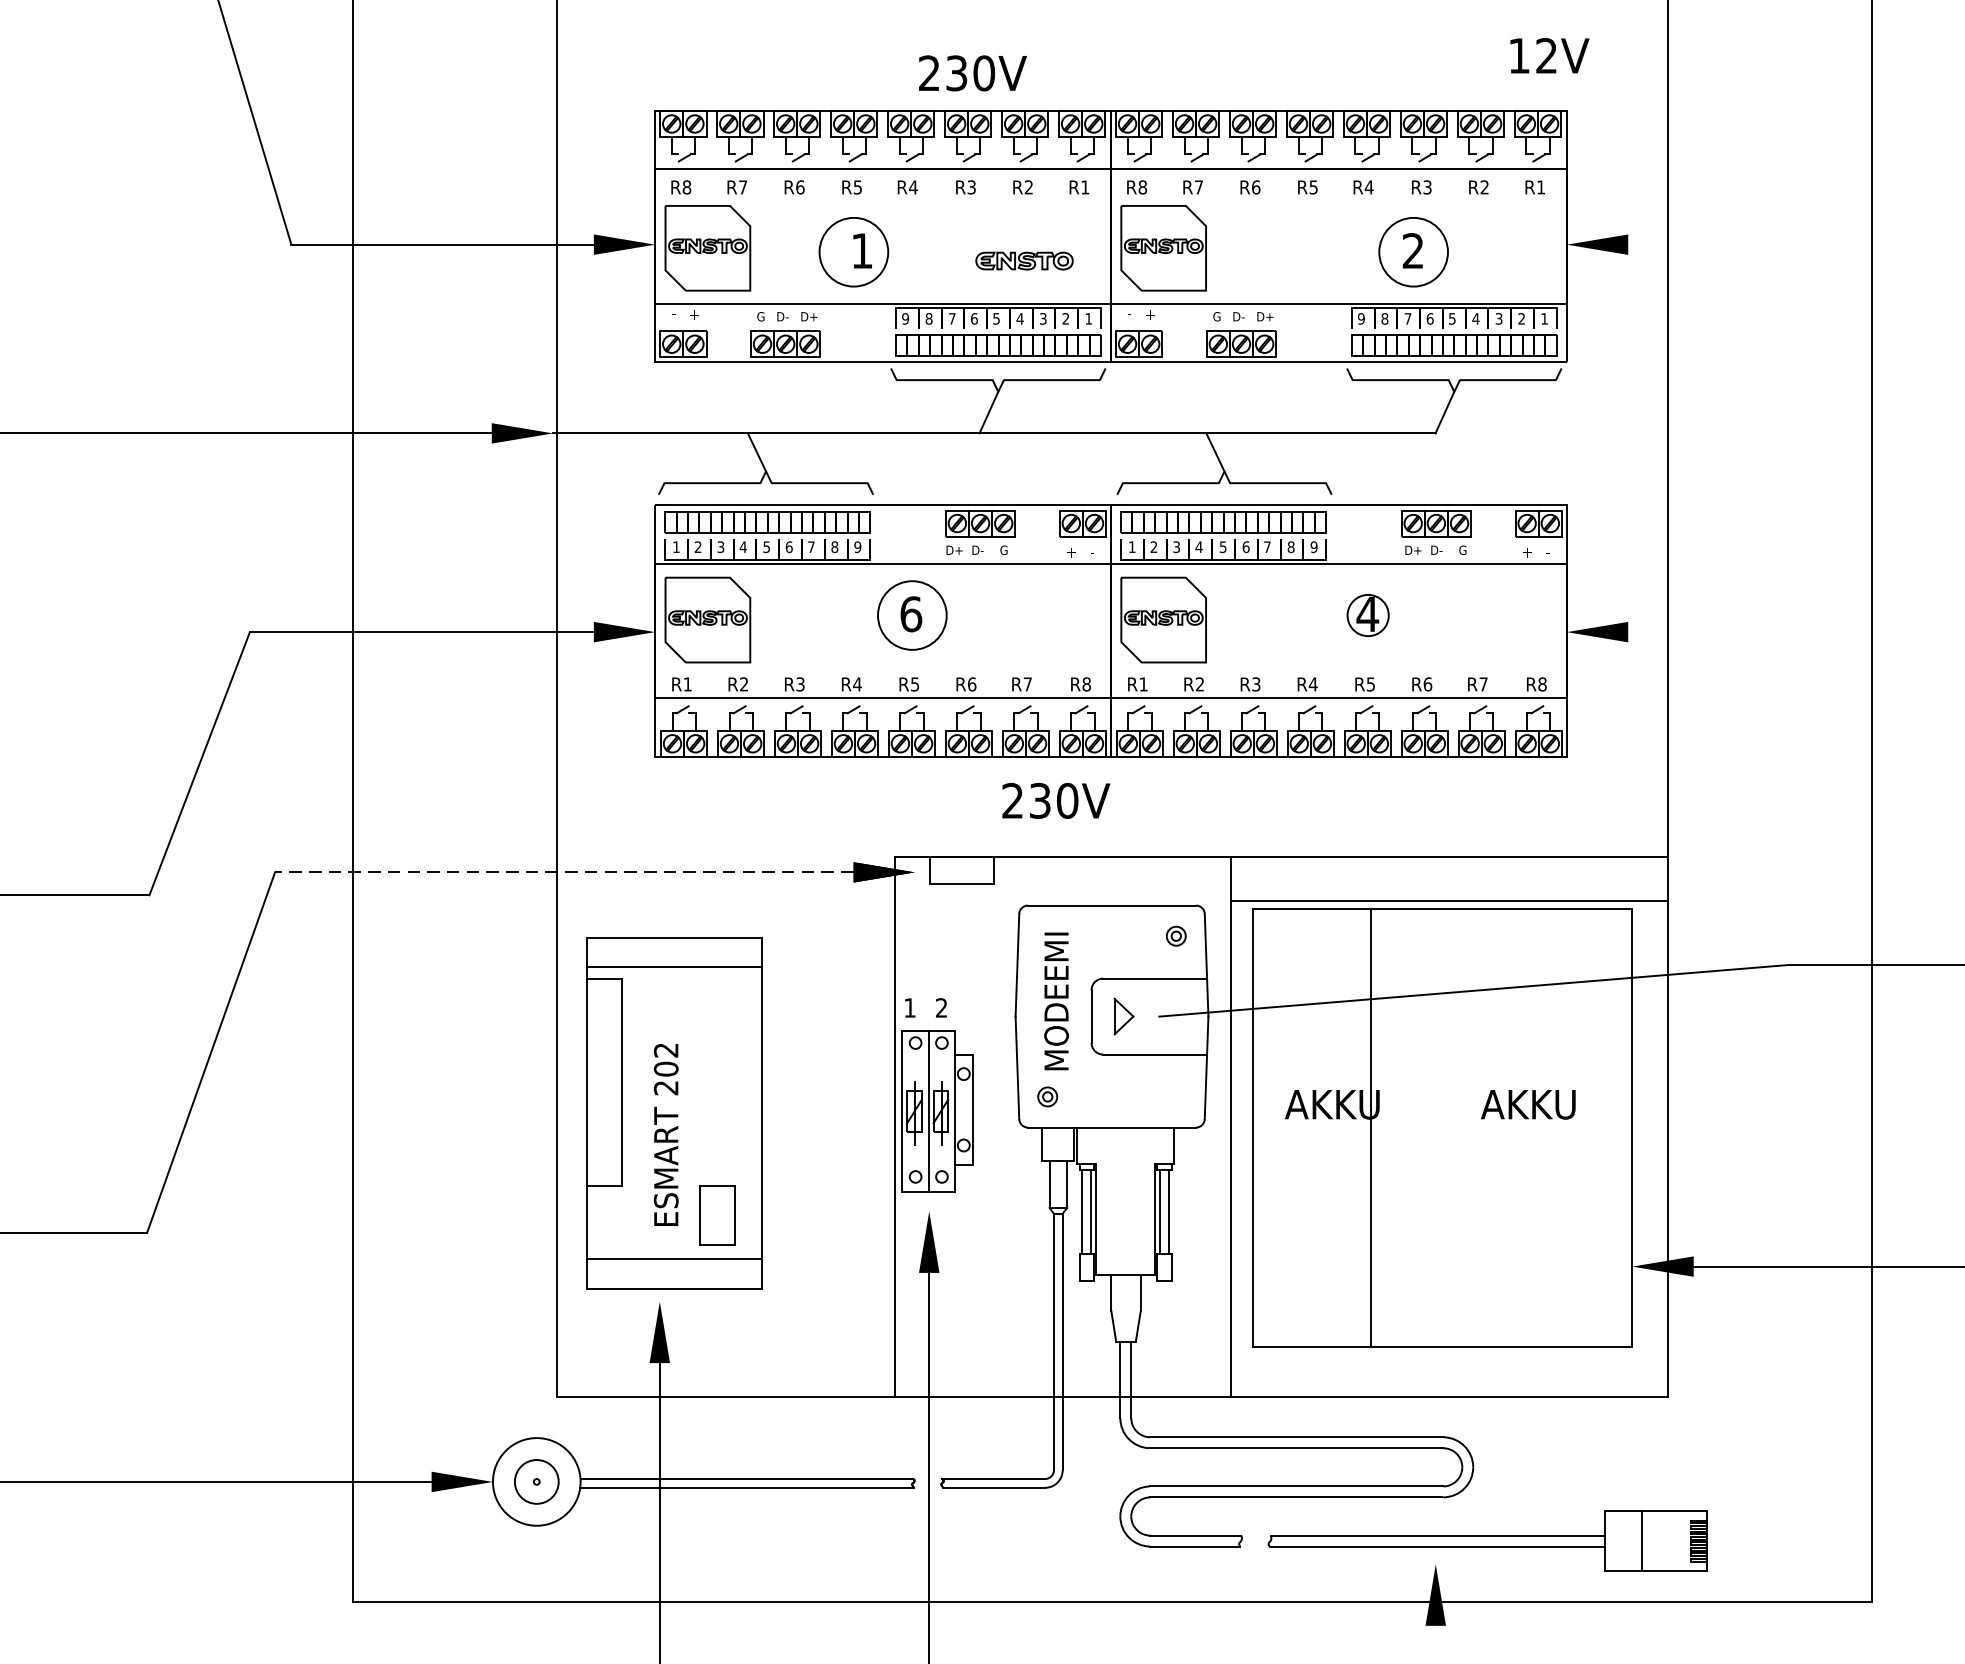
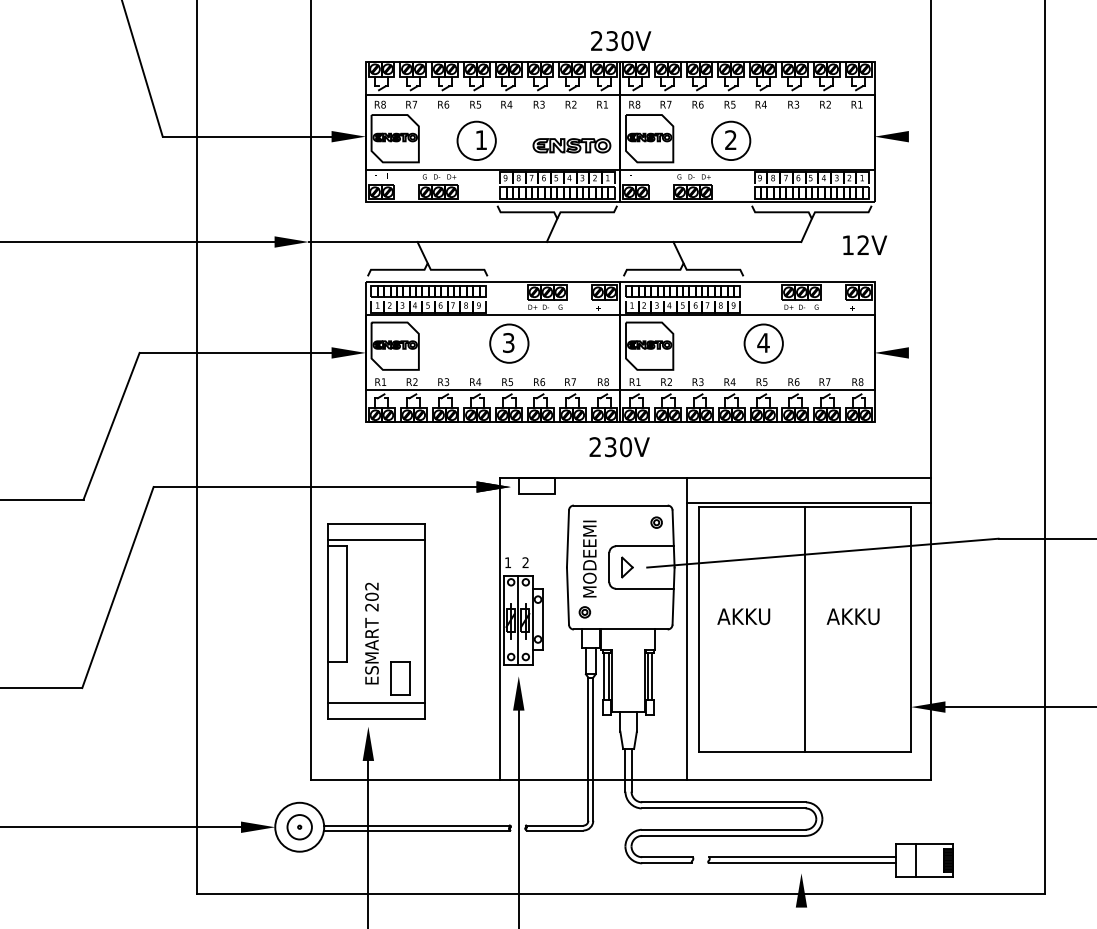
text: (1550, 54) -> (865, 244), moved
text: (973, 74) -> (621, 41), moved
part: (1414, 251) -> (731, 140), moved
part: (1023, 260) -> (571, 145), size x1.43
text: (910, 615) -> (508, 343), 6 -> 3
circle: (1367, 615) -> (763, 343), size x1.67
text: (1055, 801) -> (619, 447), moved
line: (563, 873) -> (314, 487), dashed -> solid
line: (1371, 1127) -> (805, 629), moved

